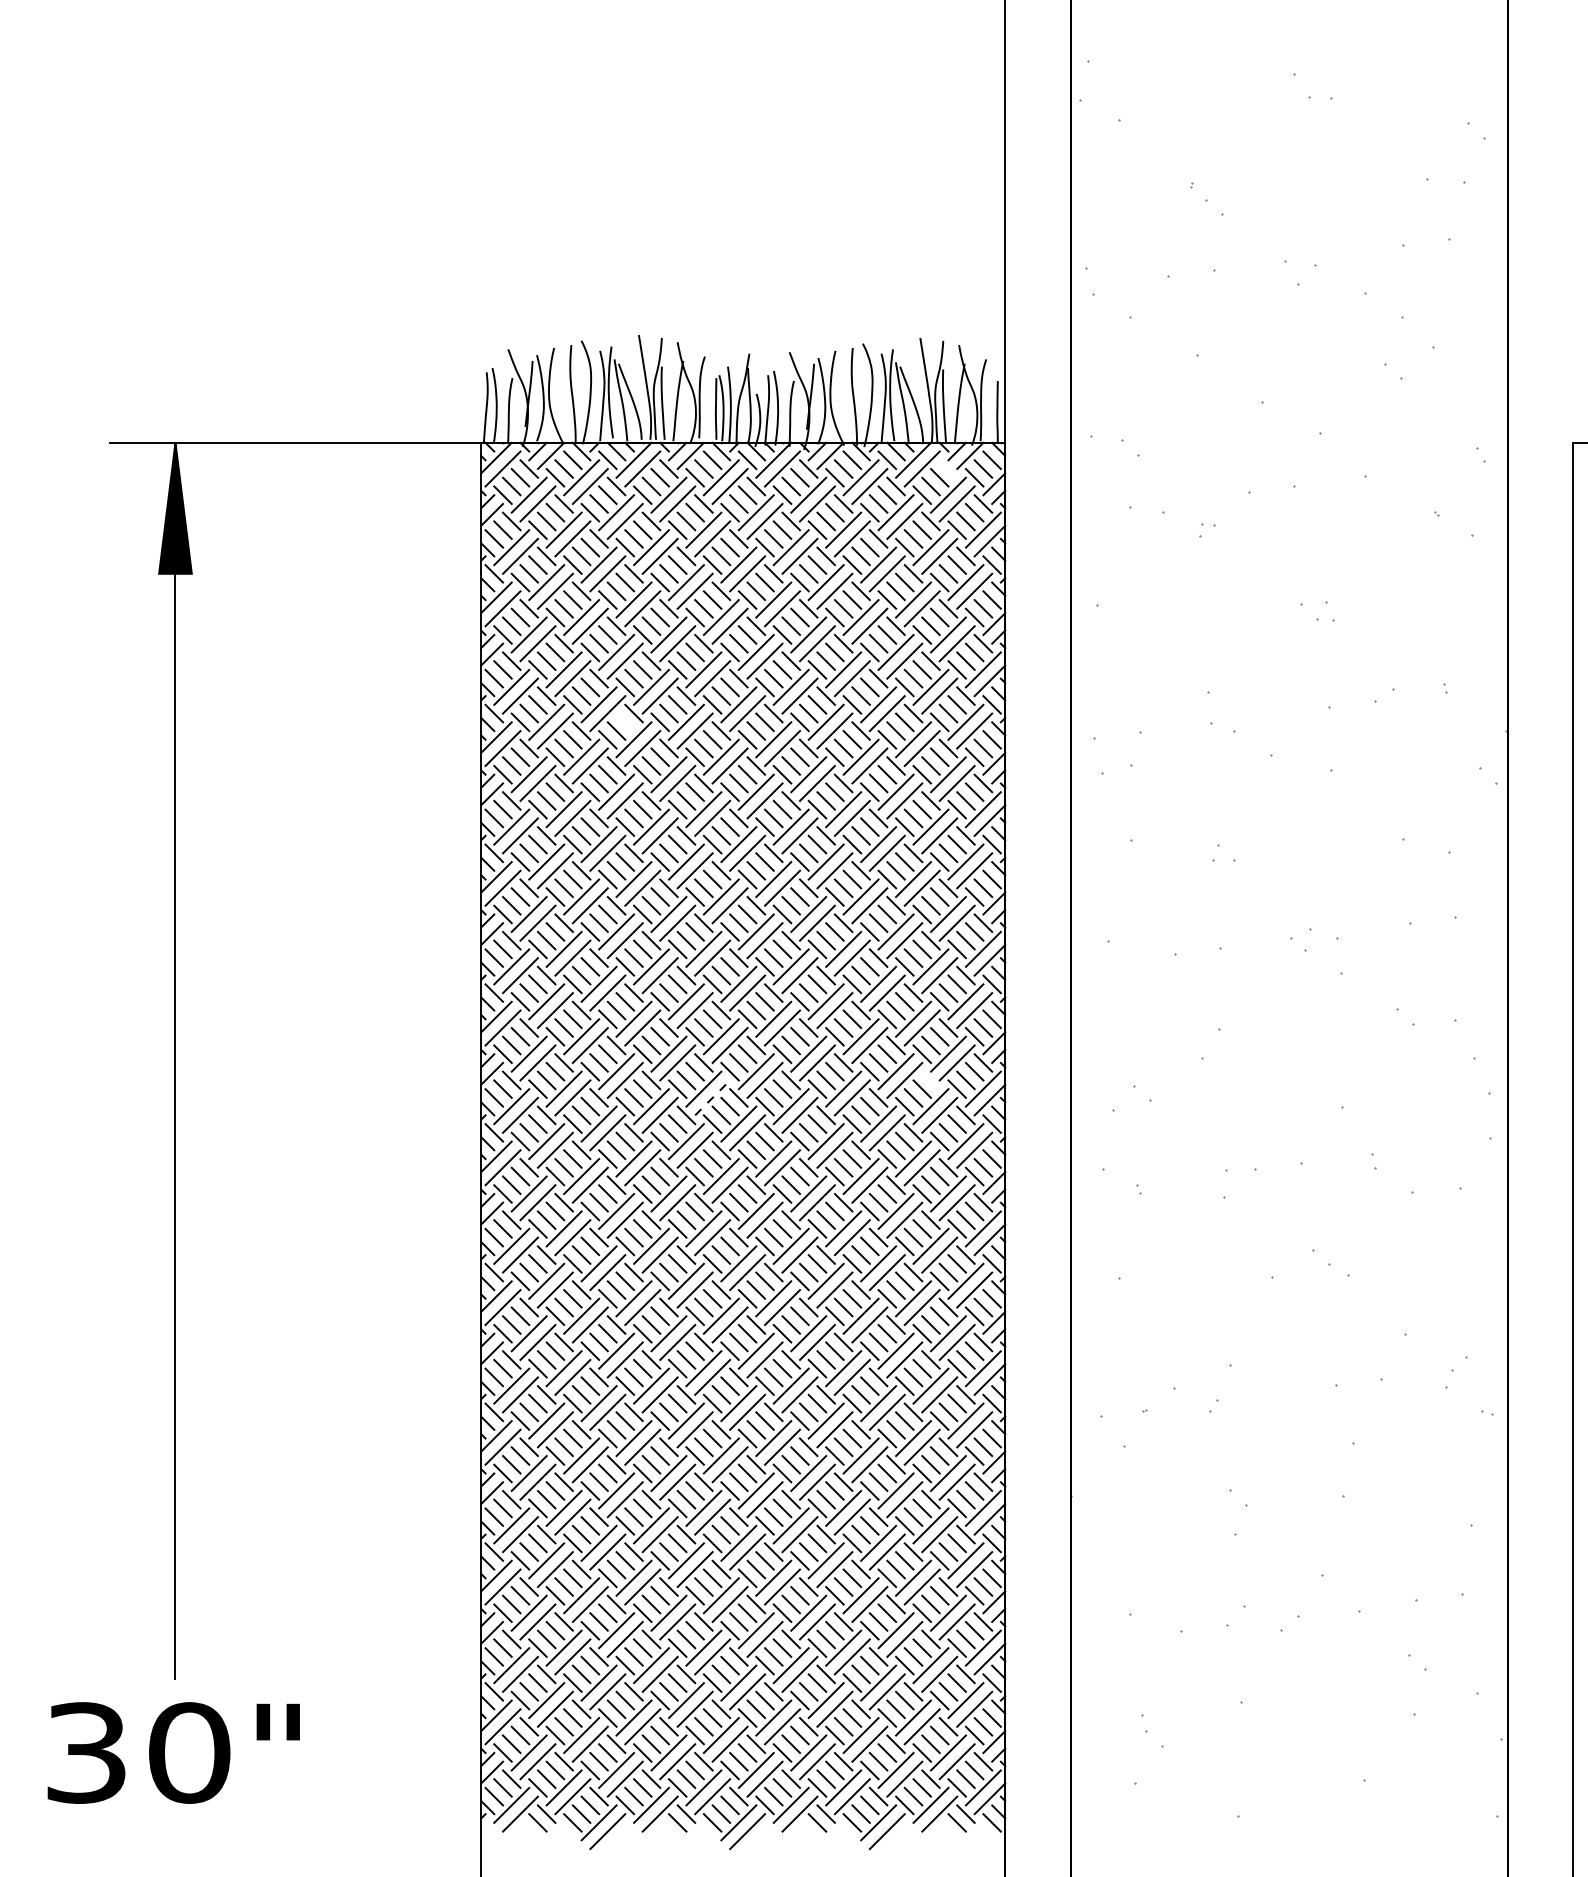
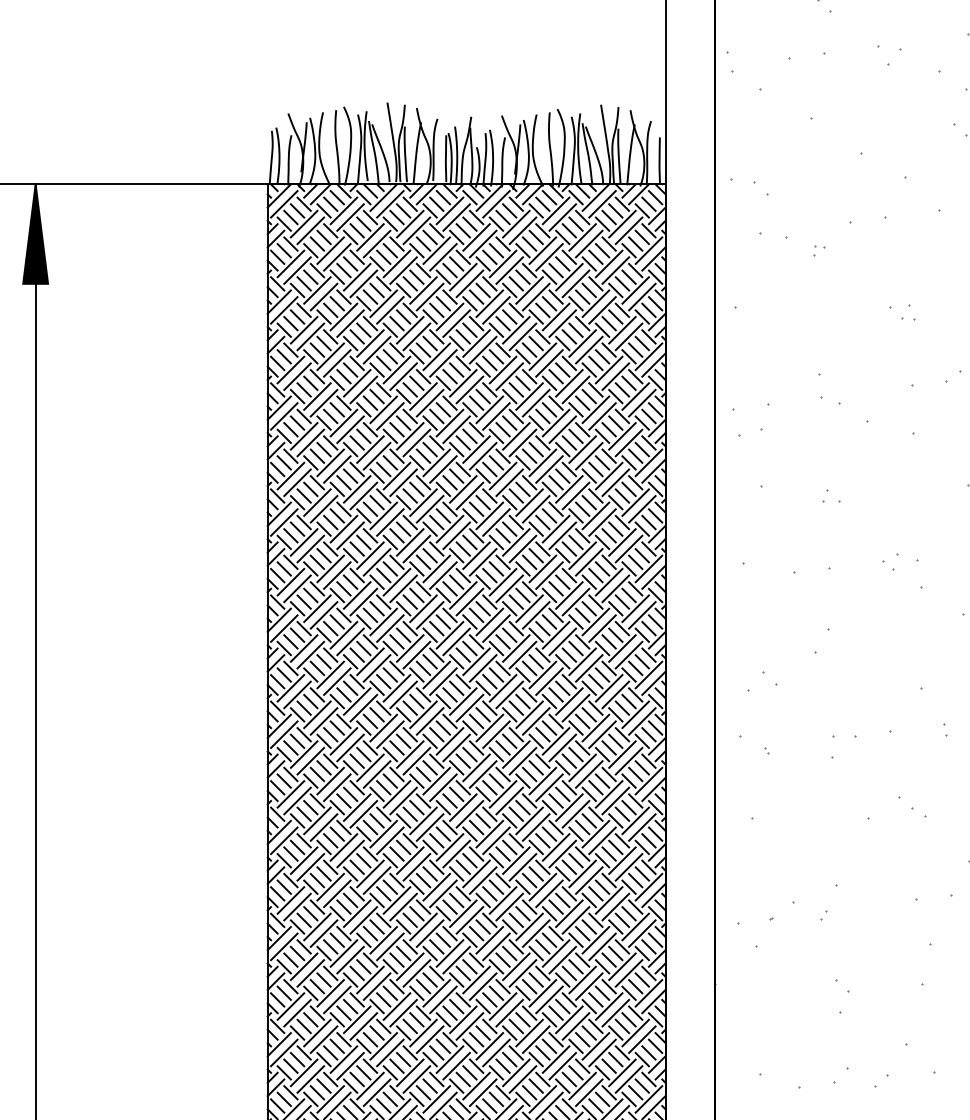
line: (948, 468) -> (622, 203), added
line: (625, 722) -> (377, 396), added
line: (930, 1080) -> (608, 668), added
line: (712, 1097) -> (443, 681), dashed -> solid

